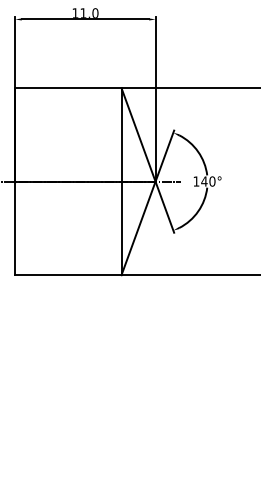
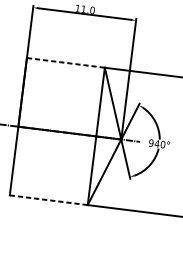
line: (68, 88) -> (65, 63), solid -> dashed
text: (196, 181) -> (151, 143), 140° -> 940°
line: (68, 275) -> (48, 200), solid -> dashed

